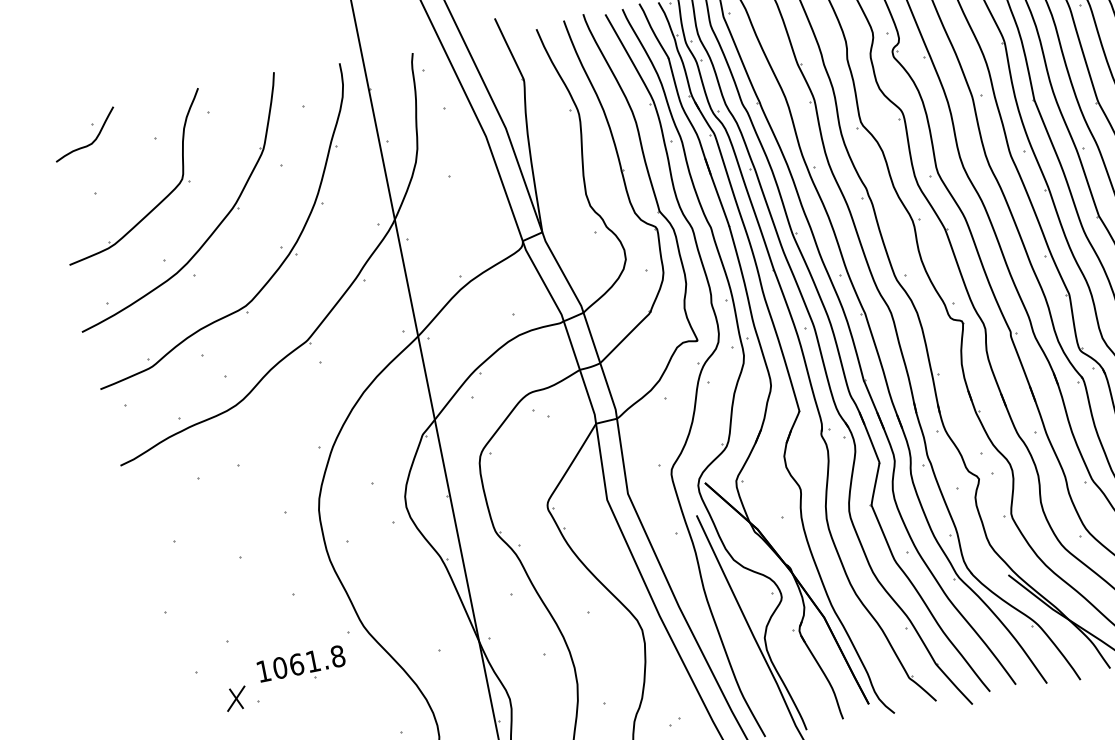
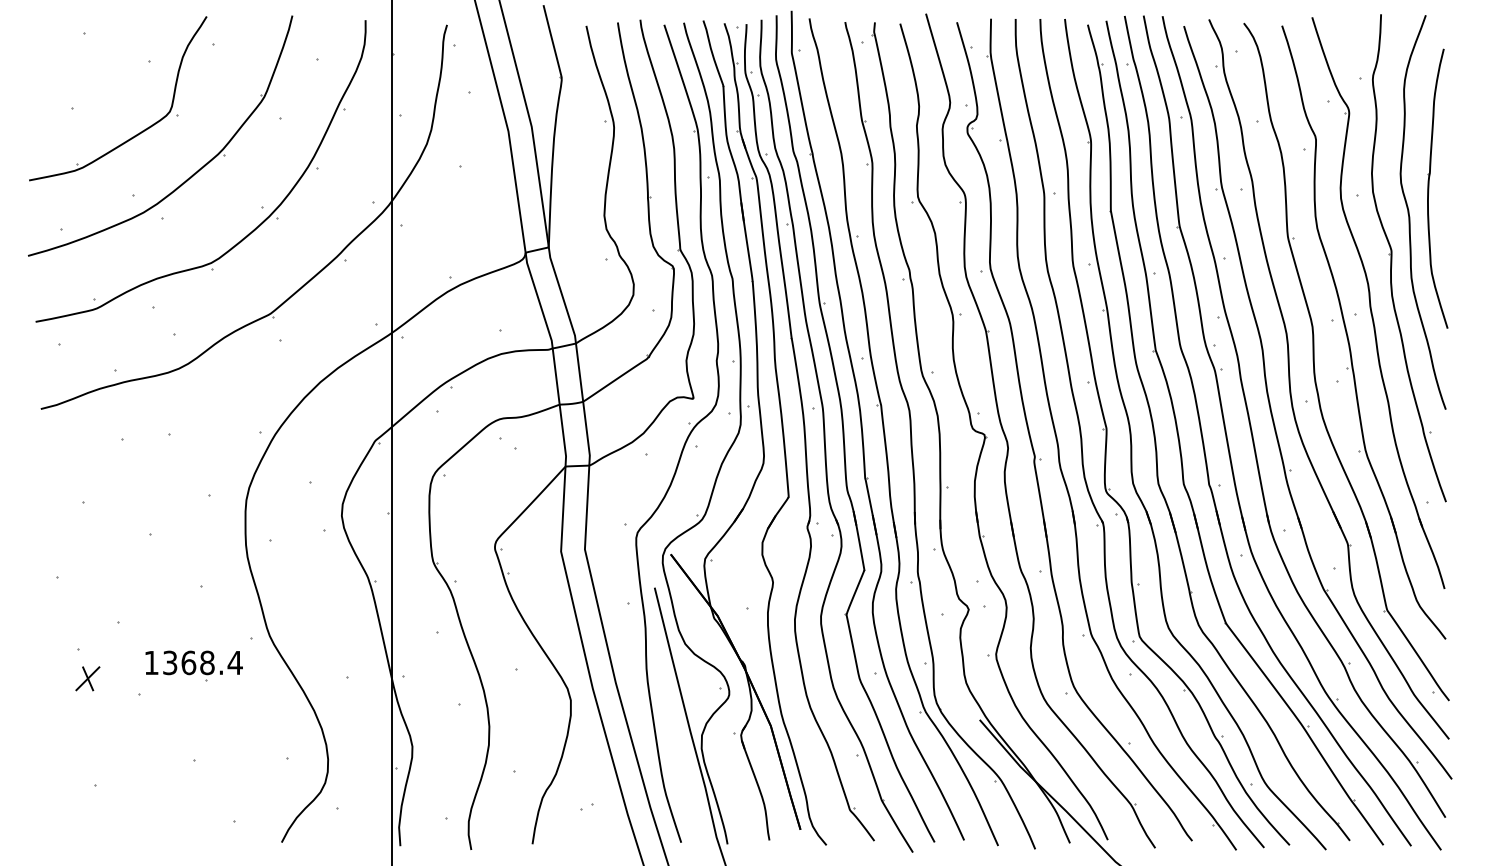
curve: (92, 141) -> (80, 51), removed
text: (308, 661) -> (202, 662), 1061.8 -> 1368.4
part: (235, 698) -> (87, 678), moved

